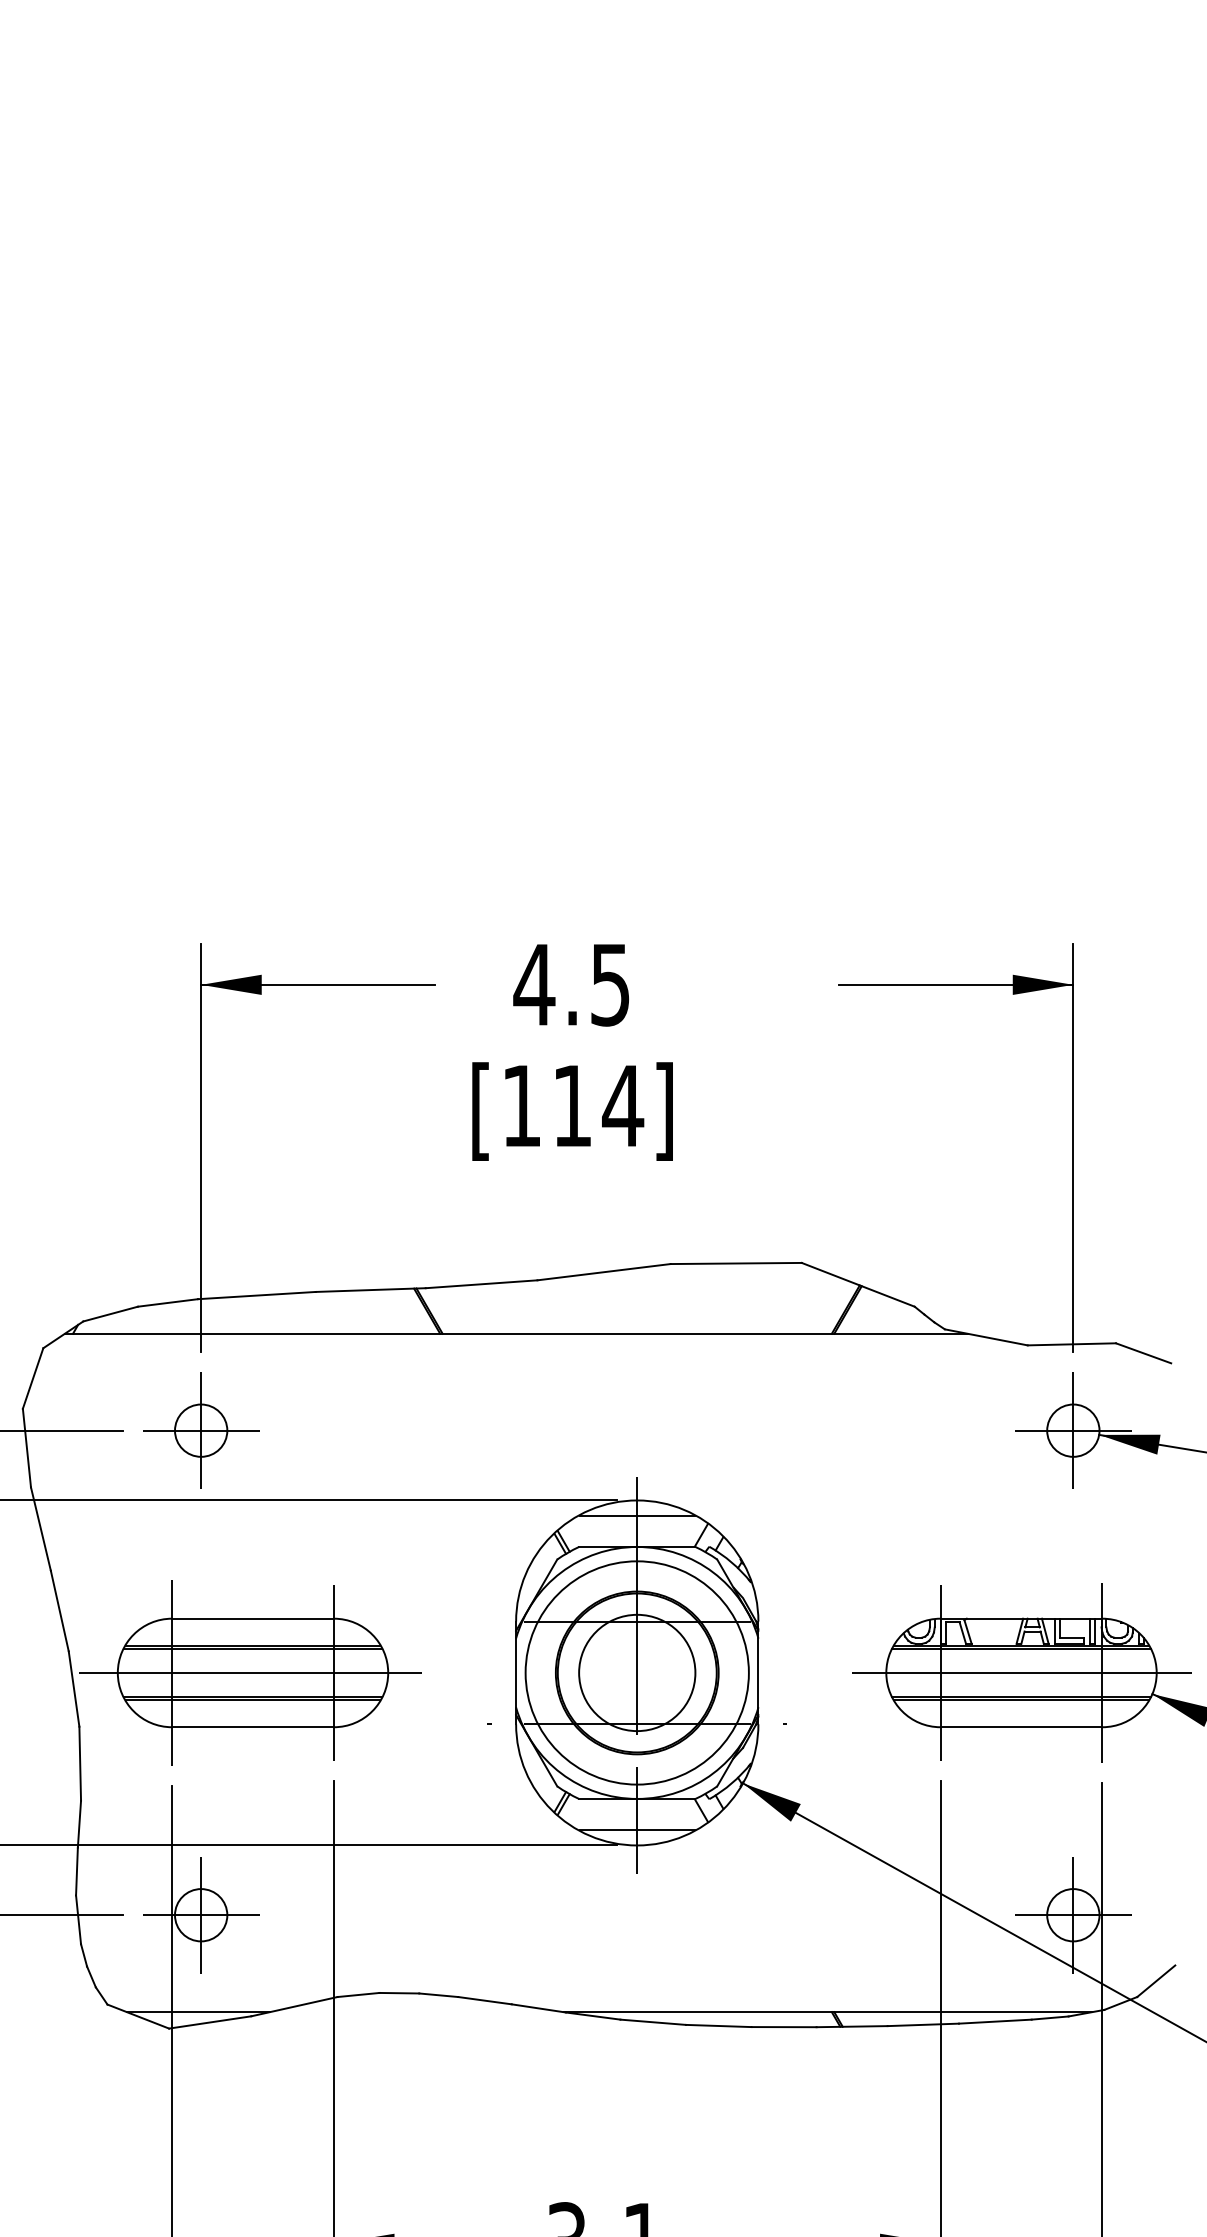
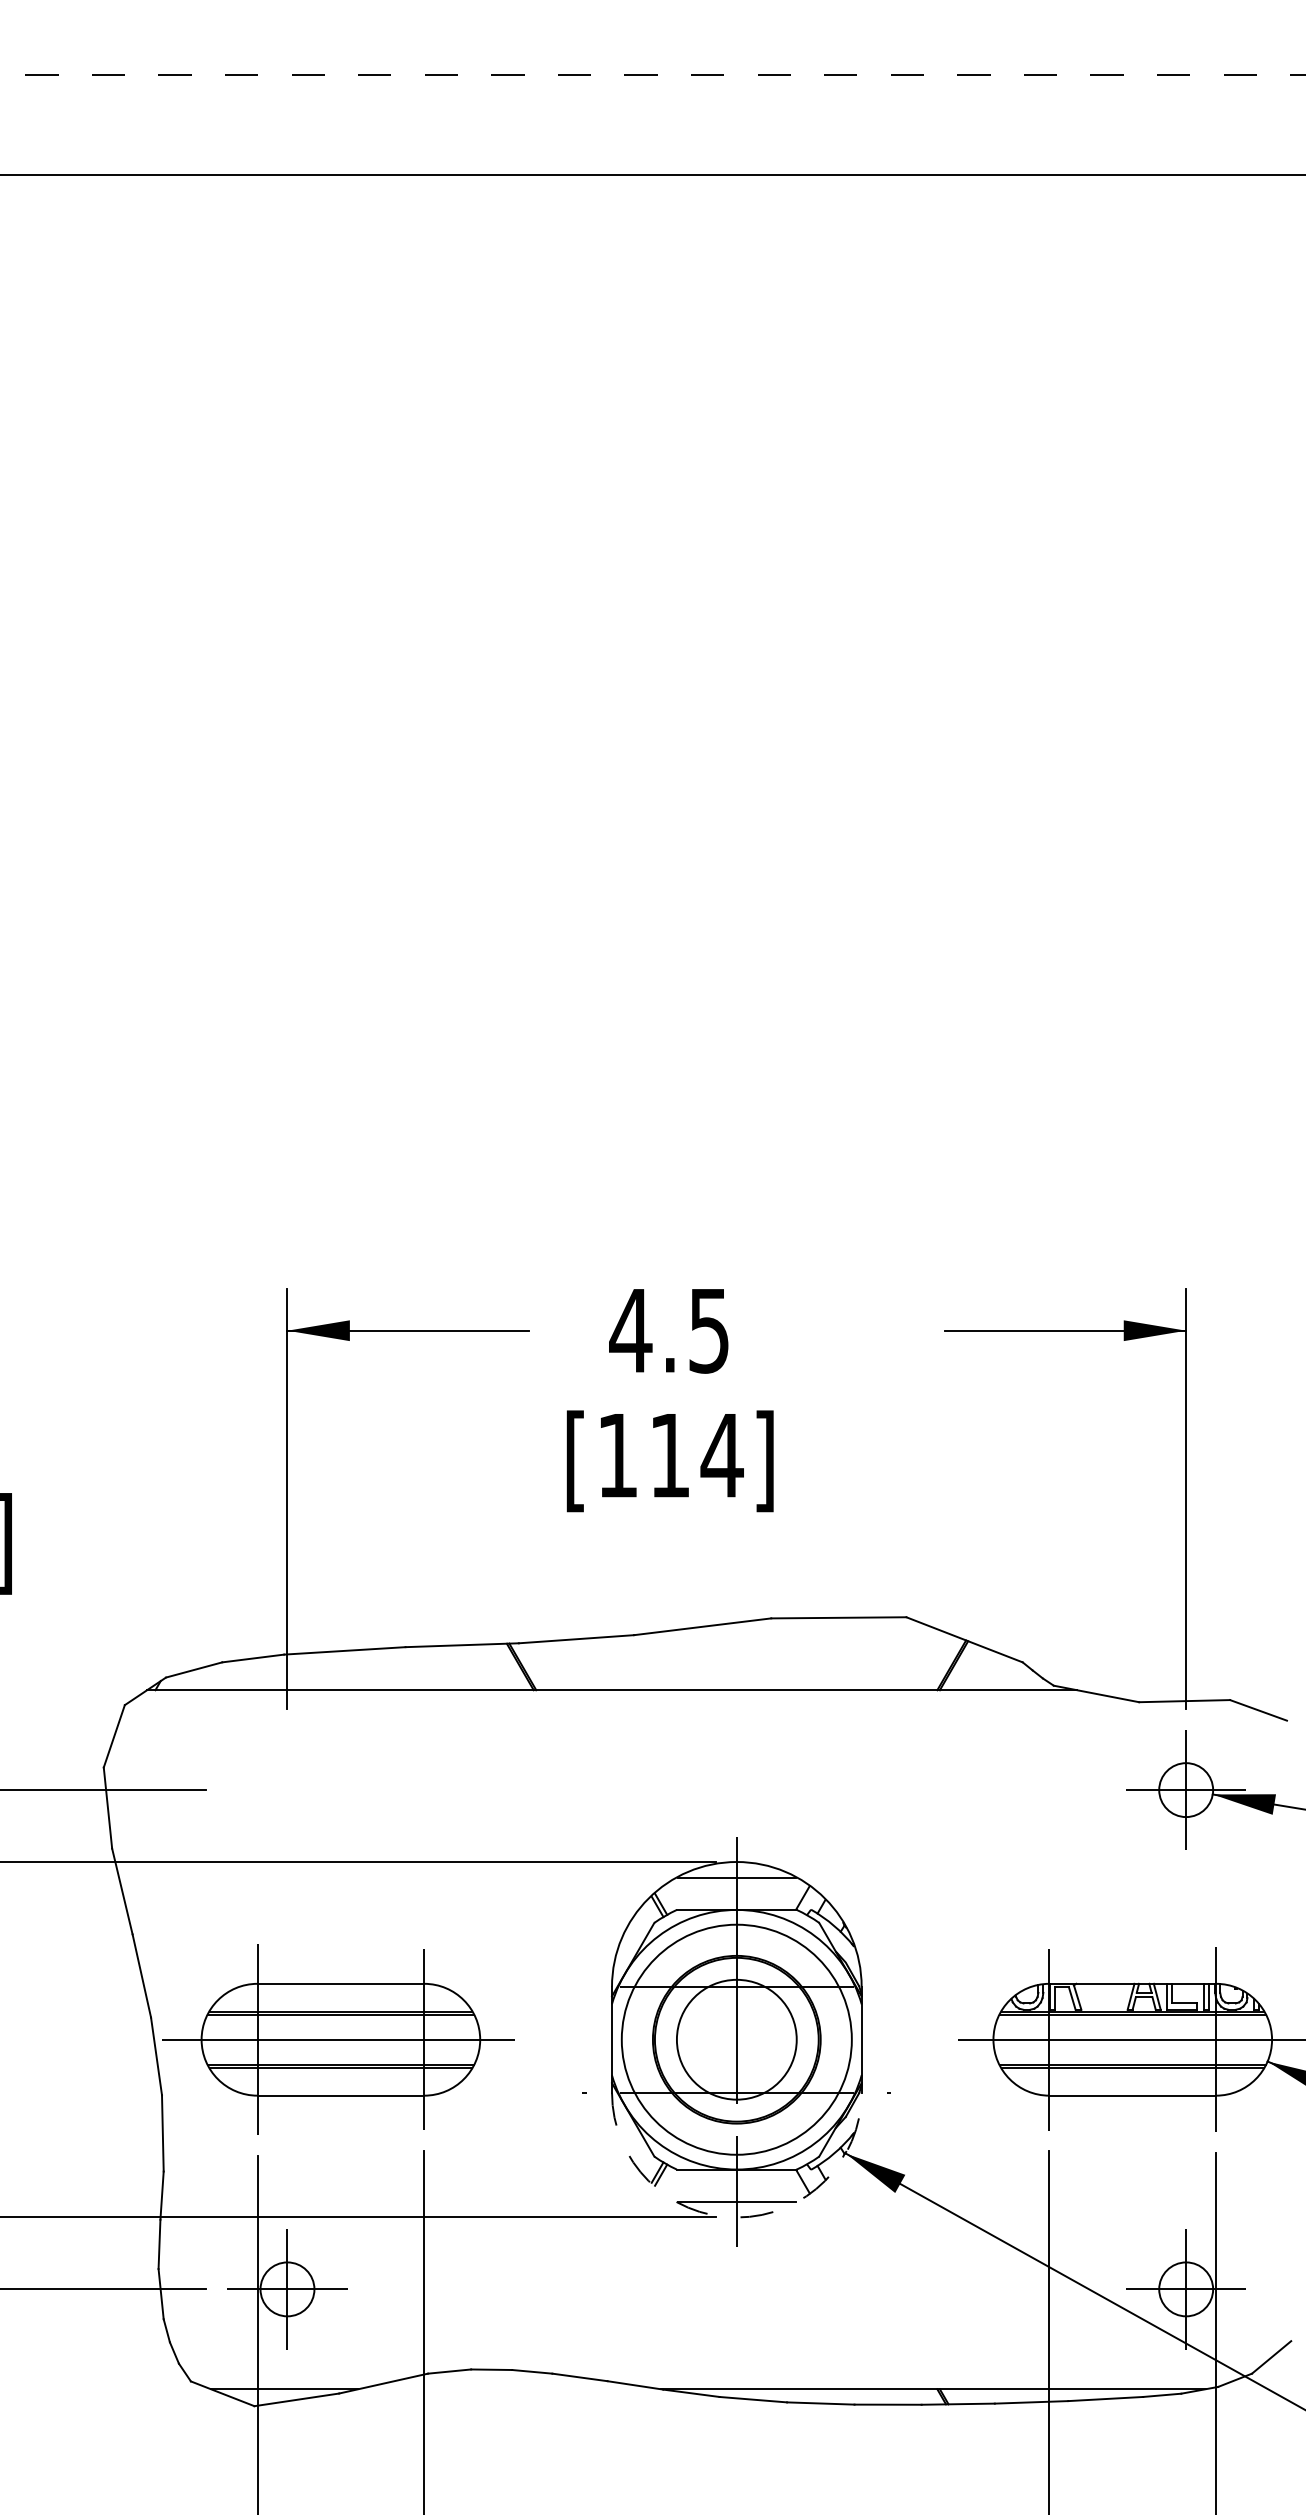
part: (201, 1430) -> (287, 1789), removed
arc: (636, 1845) -> (736, 2217), solid -> dashed

